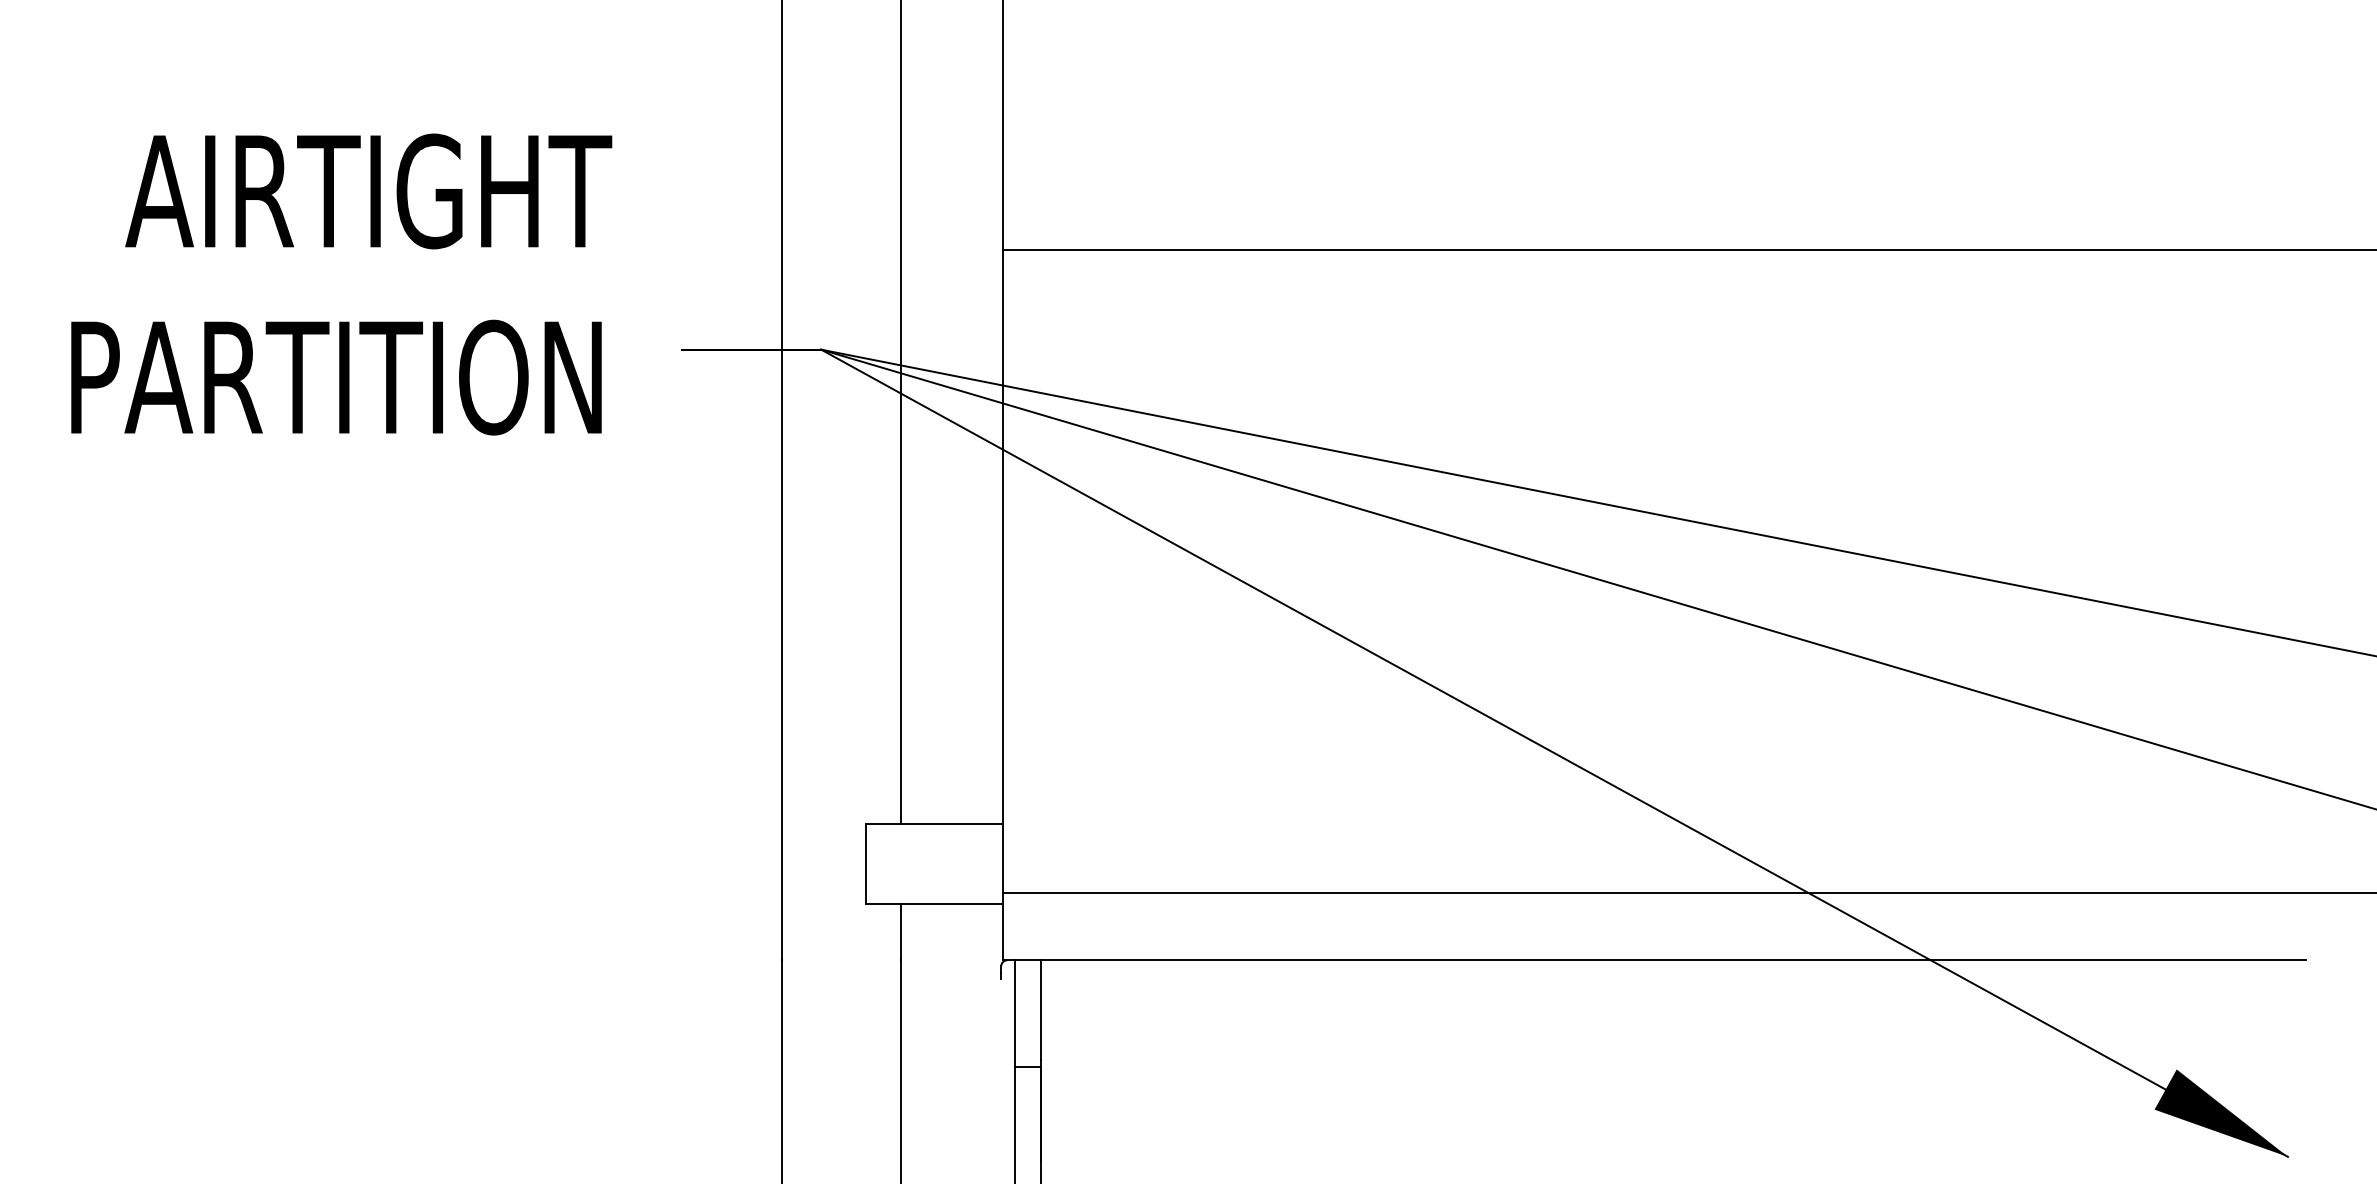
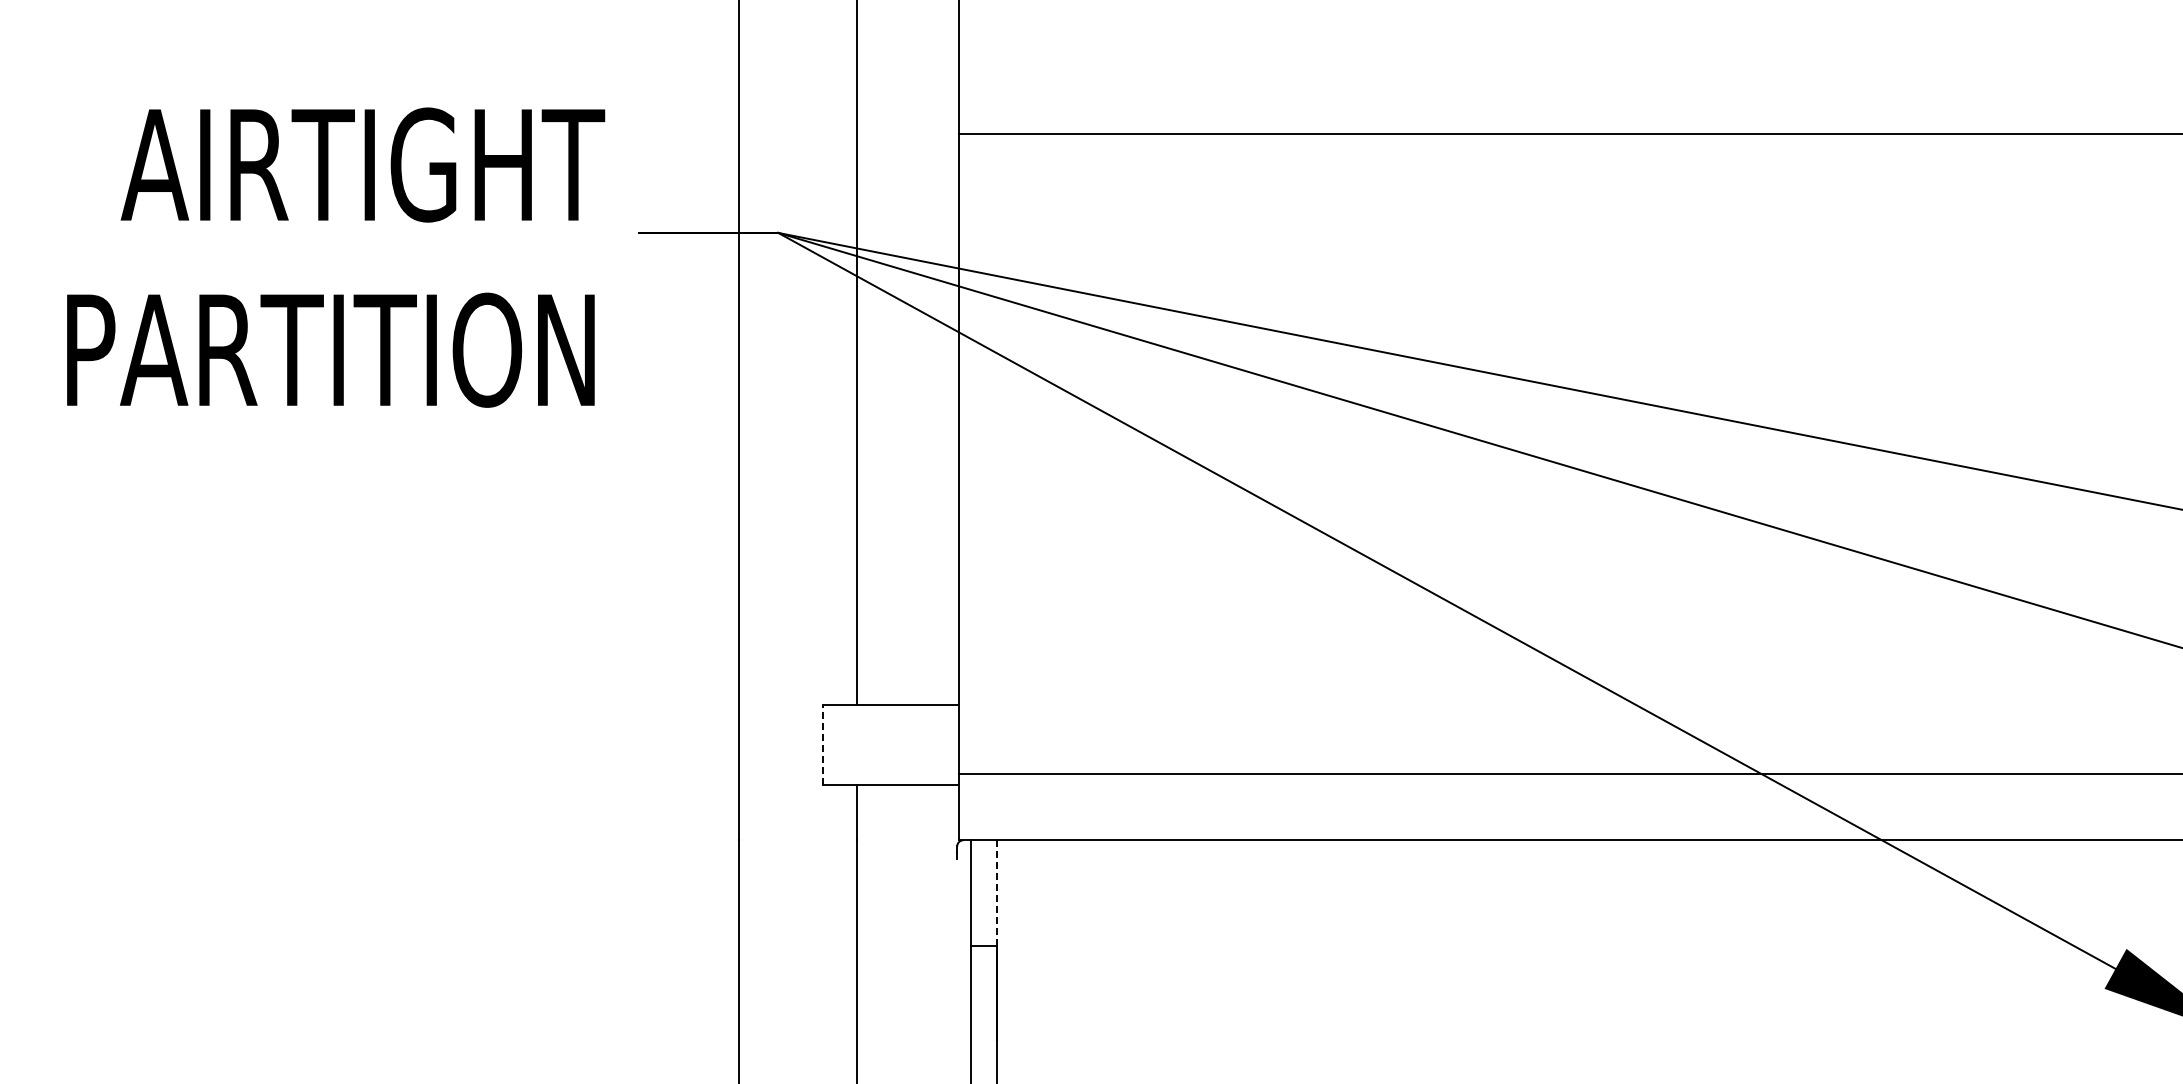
text: (341, 284) -> (335, 257), moved
line: (866, 863) -> (823, 744), solid -> dashed
line: (1041, 1010) -> (997, 890), solid -> dashed

